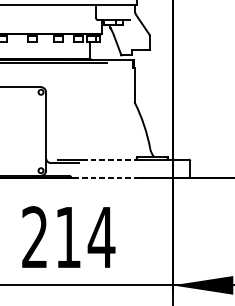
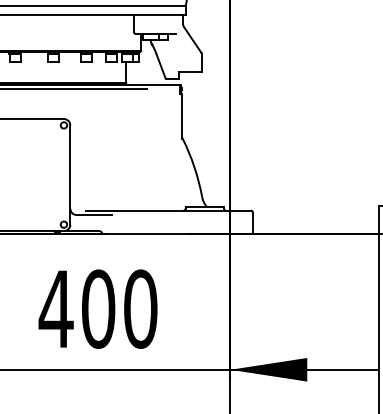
line: (111, 159) -> (153, 210), dashed -> solid
line: (107, 178) -> (147, 234), dashed -> solid
text: (68, 236) -> (98, 308), 214 -> 400

